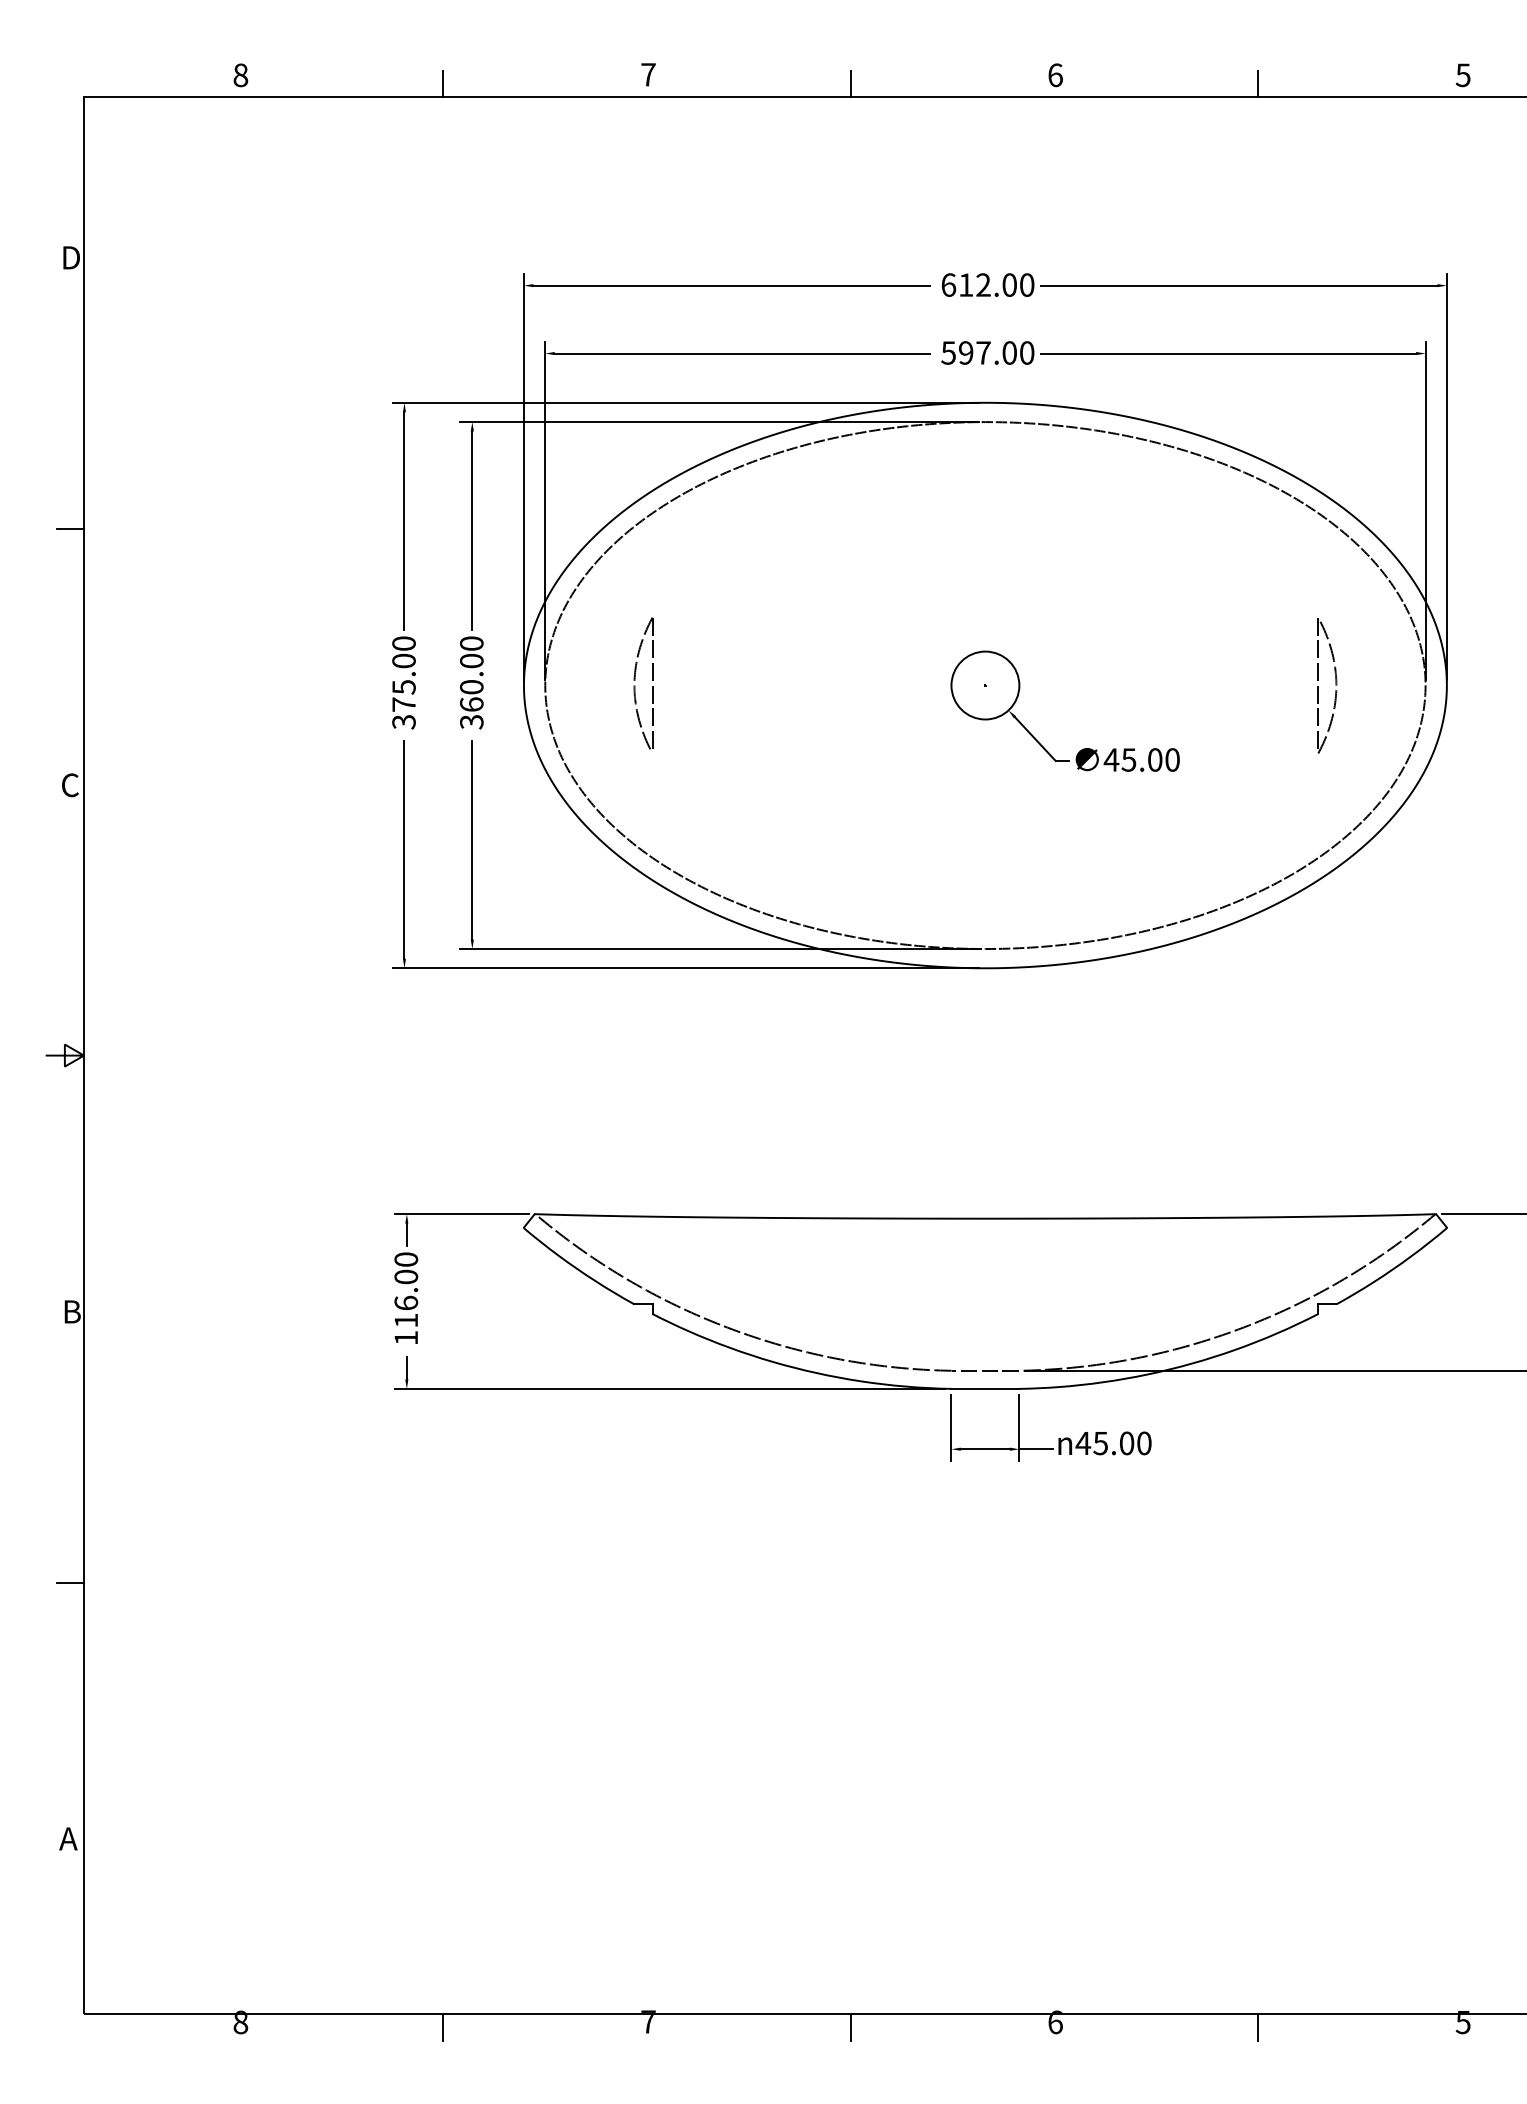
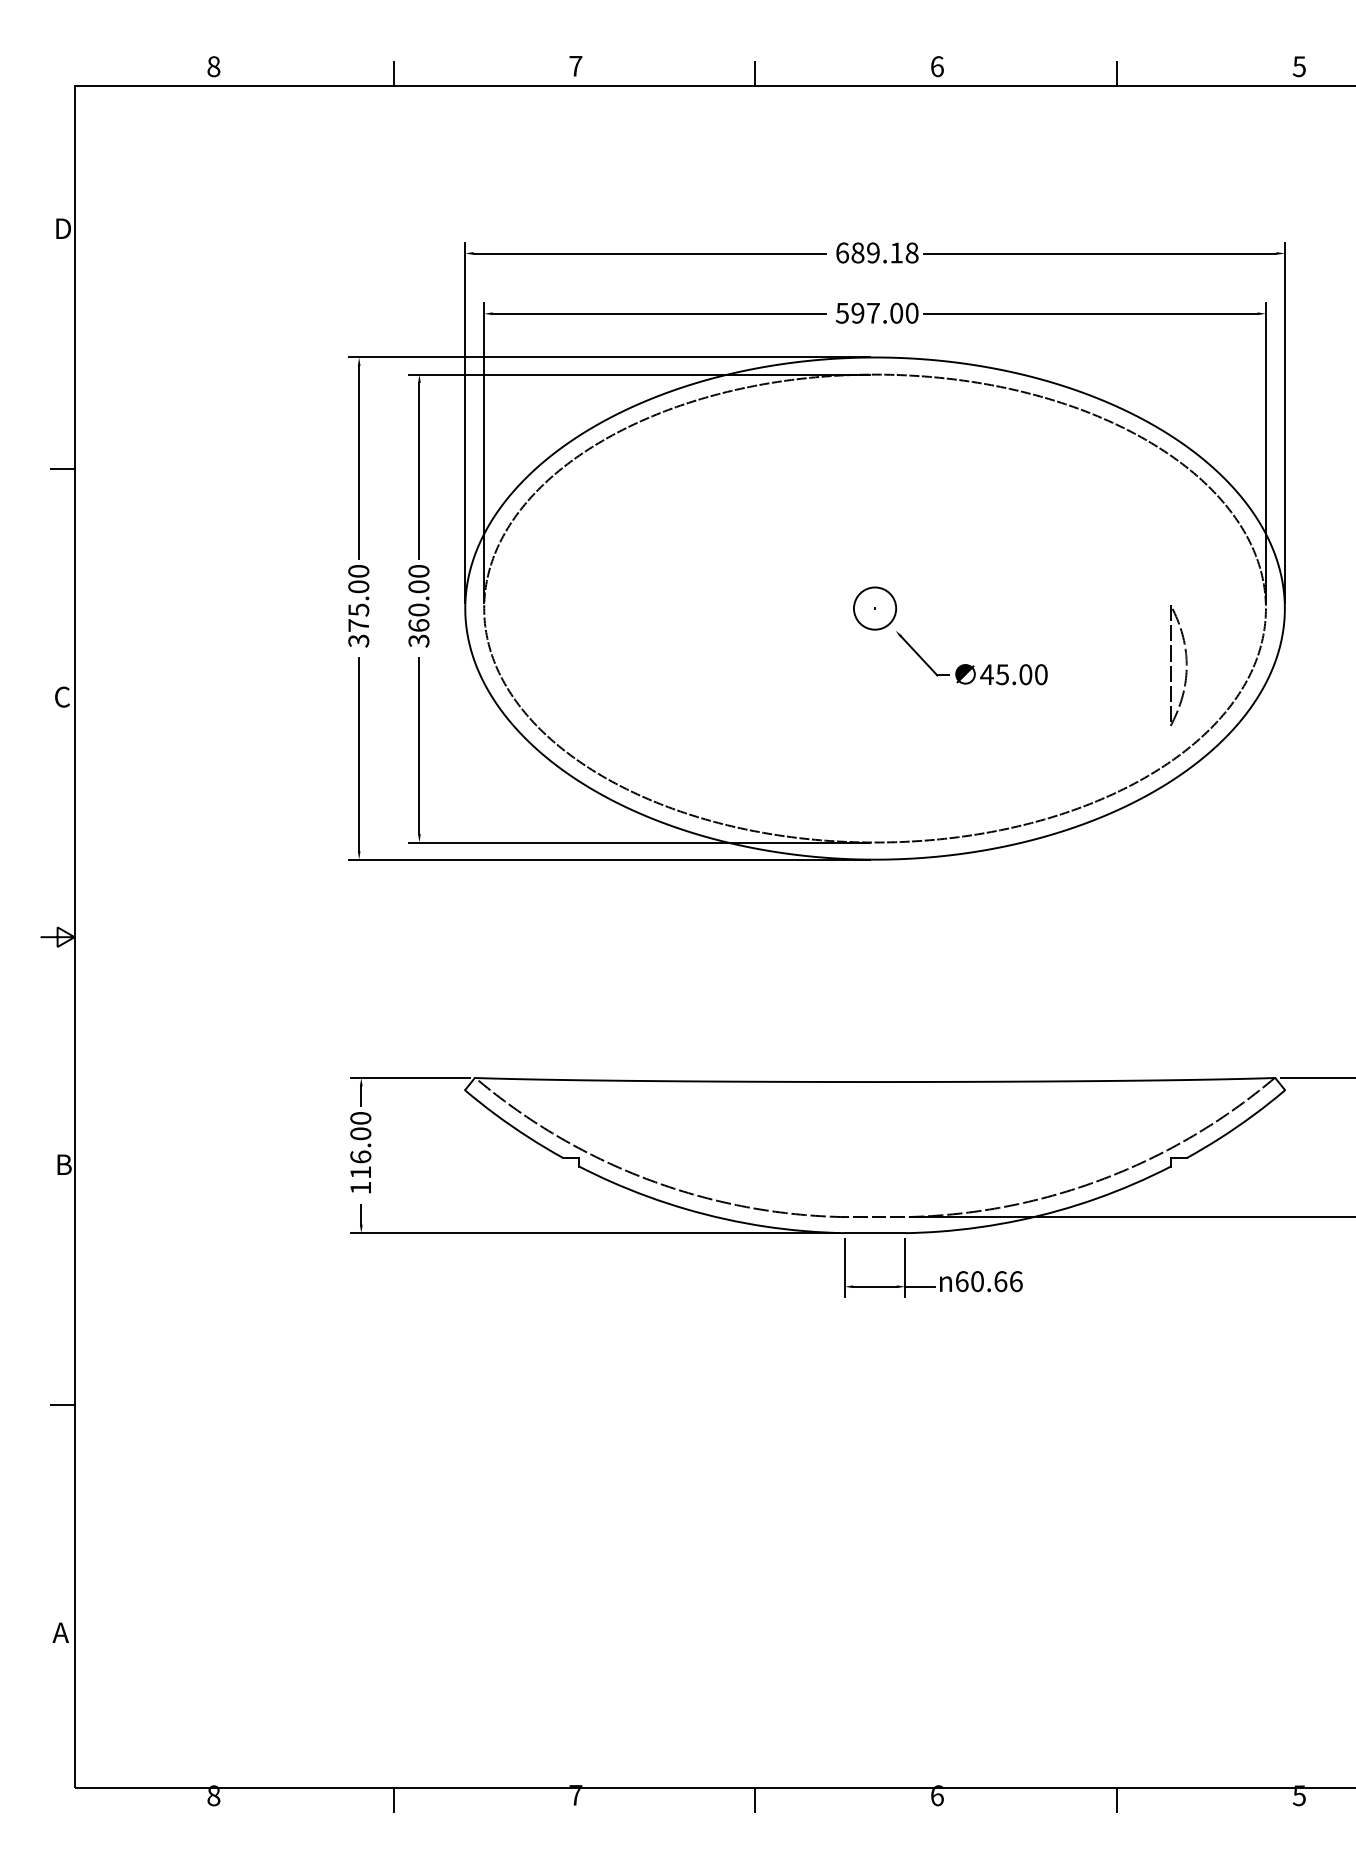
text: (996, 284) -> (884, 252), 612.00 -> 689.18
part: (635, 680) -> (564, 604), removed
circle: (984, 685) -> (874, 608), size x0.7
part: (1334, 685) -> (1185, 665), moved
text: (1113, 1443) -> (988, 1281), 45.00 -> 60.66

